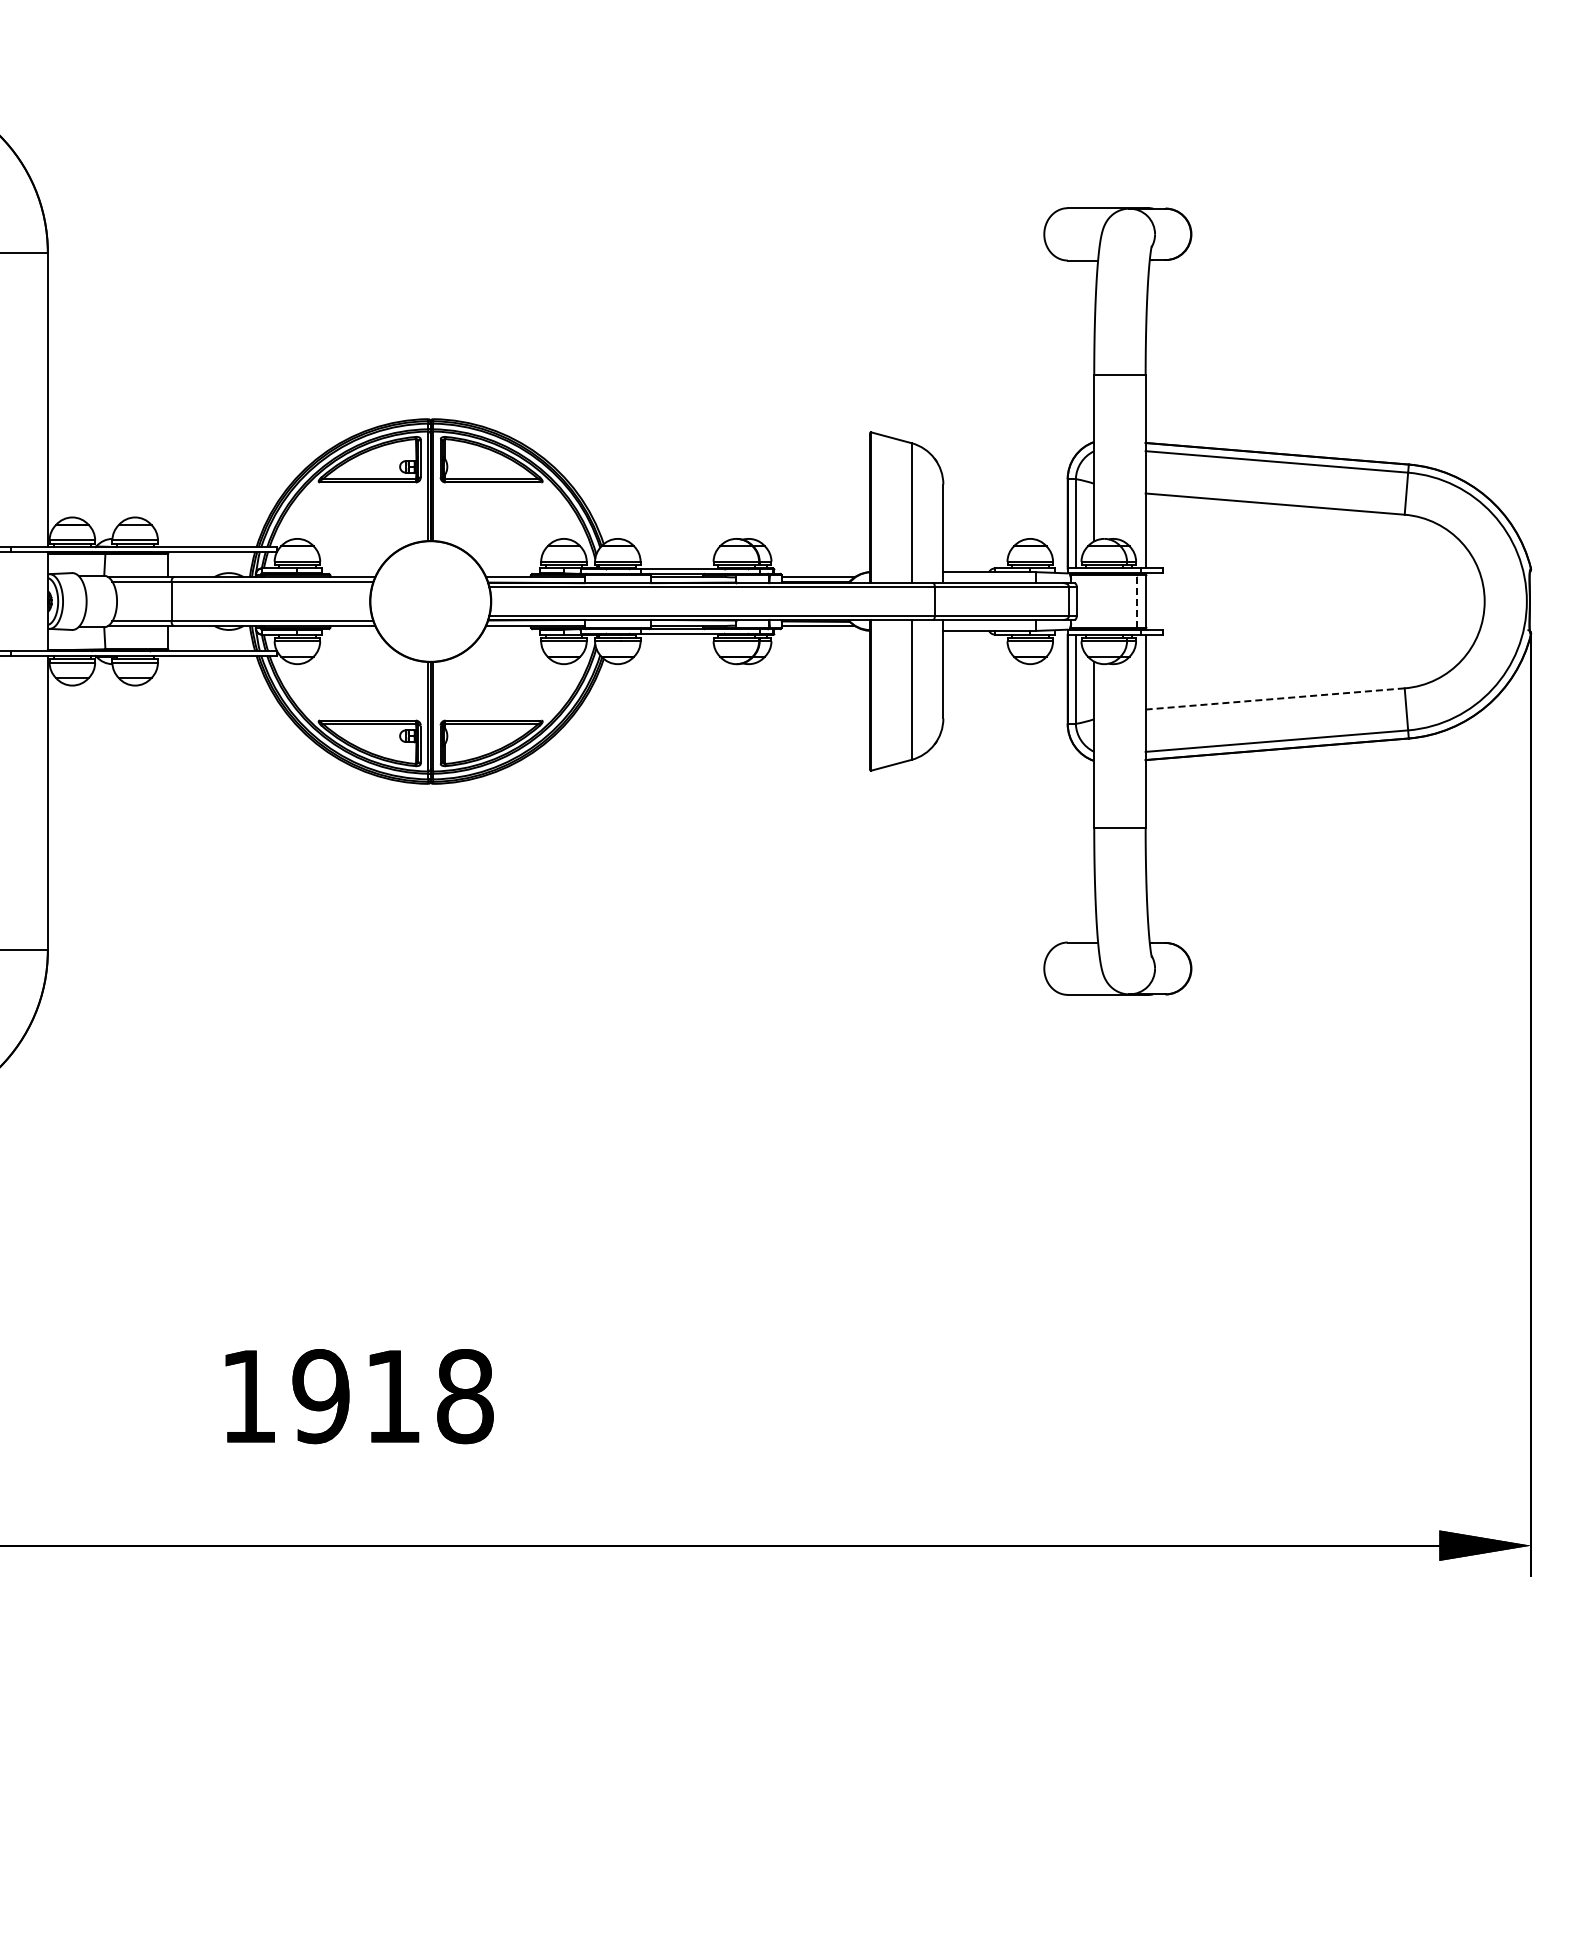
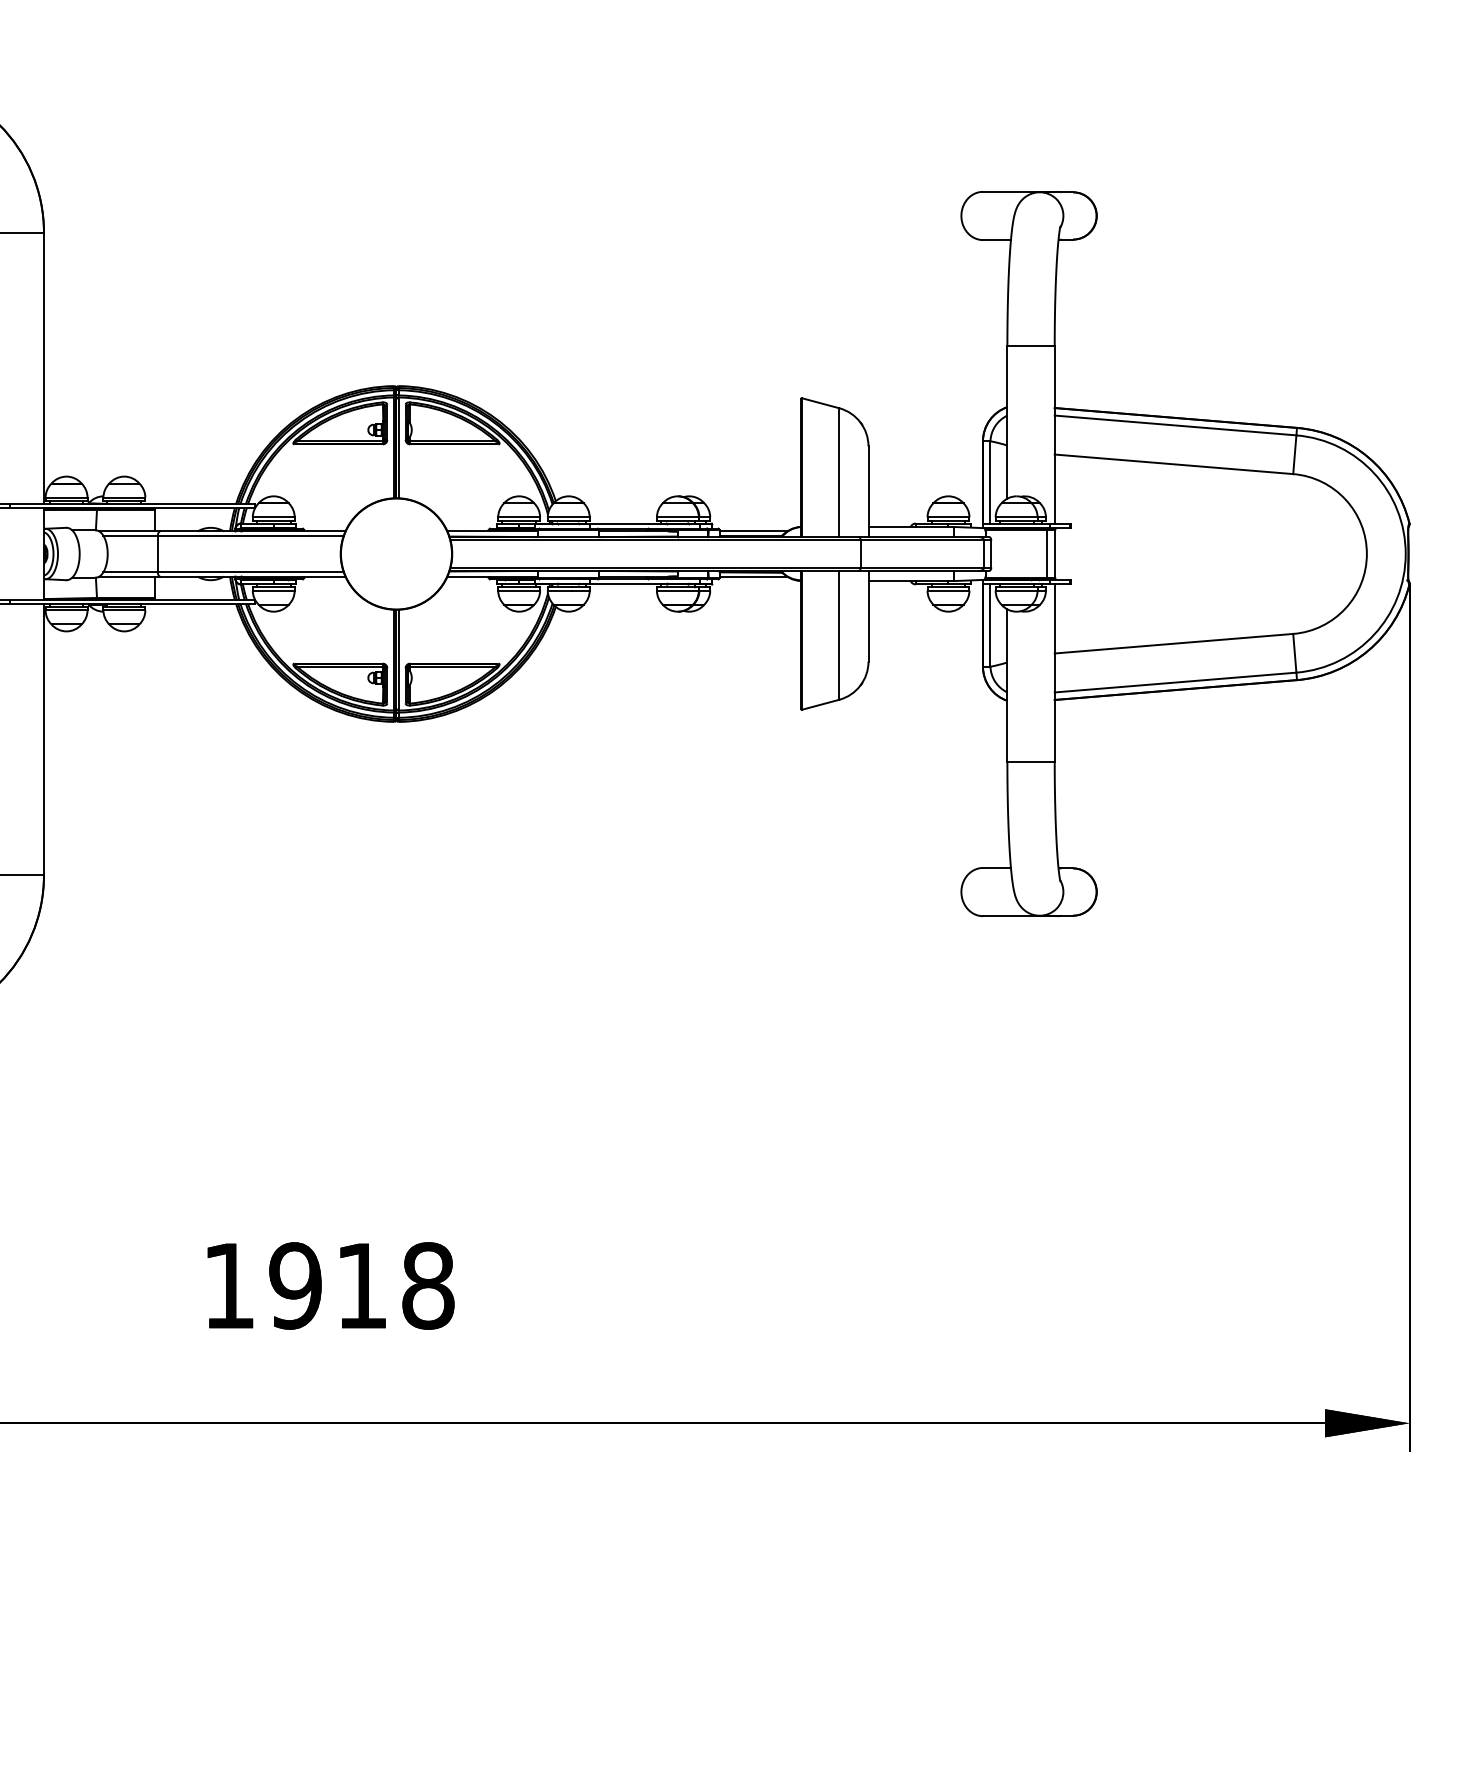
line: (1137, 601) -> (1047, 553), dashed -> solid
line: (1275, 698) -> (1174, 643), dashed -> solid

